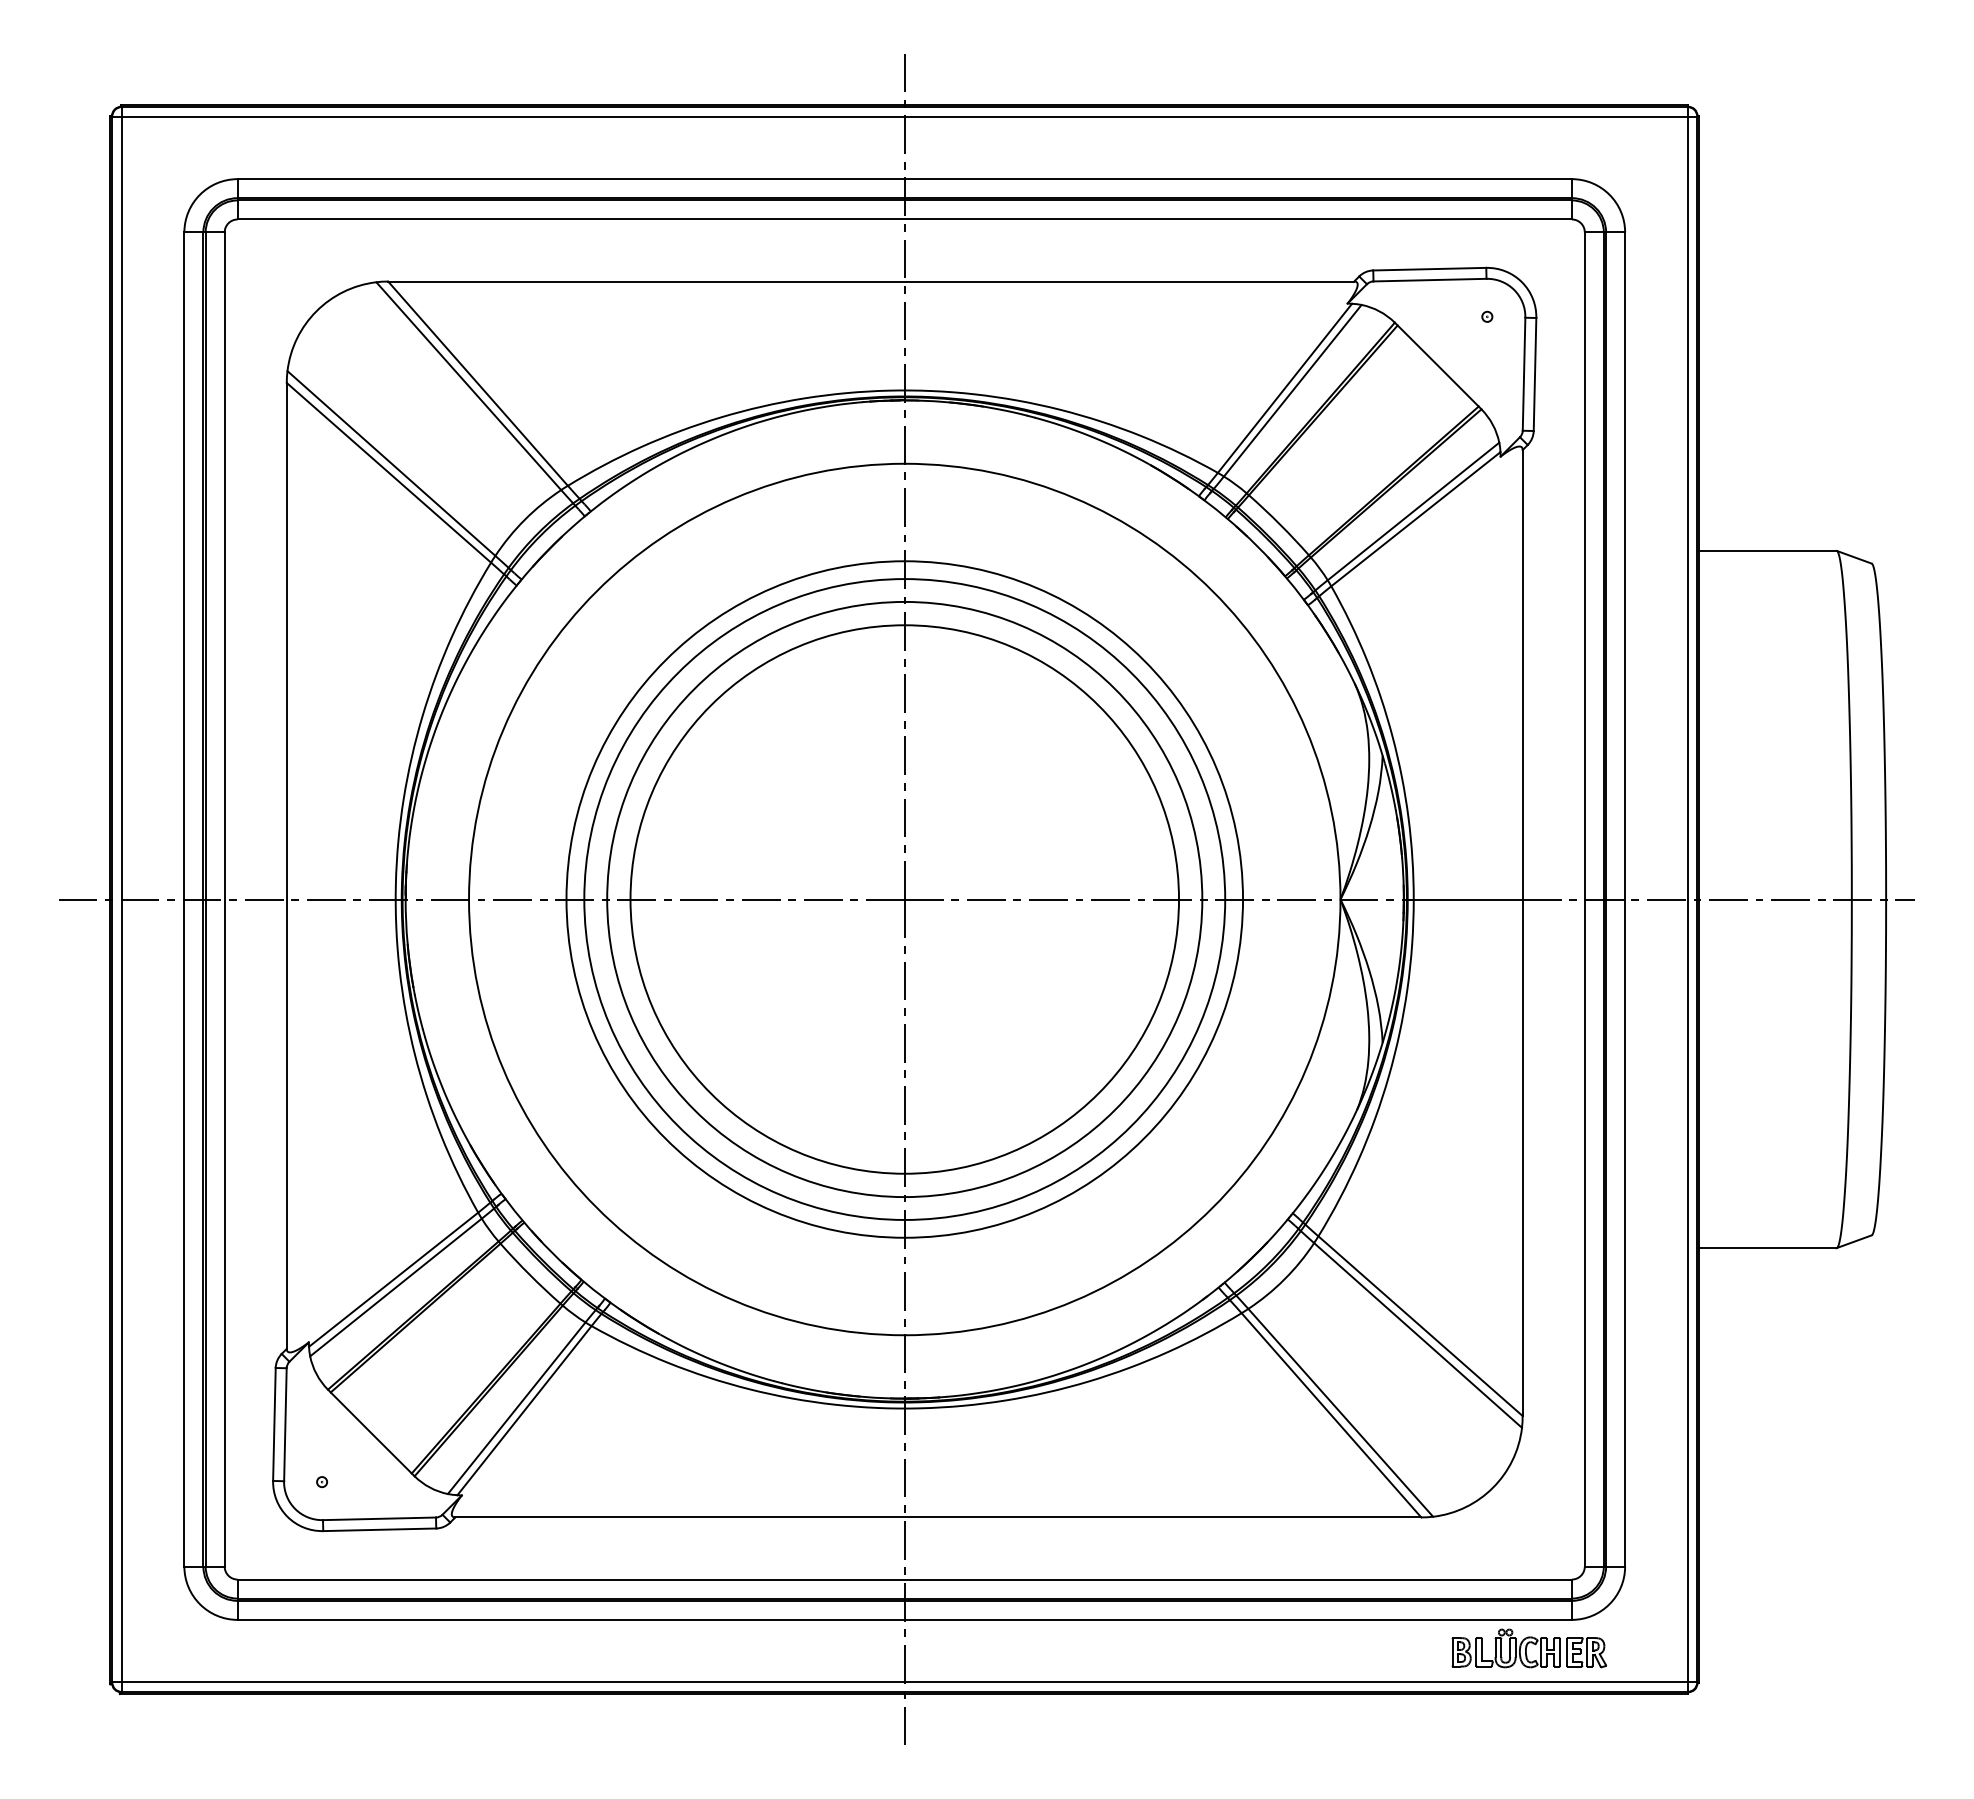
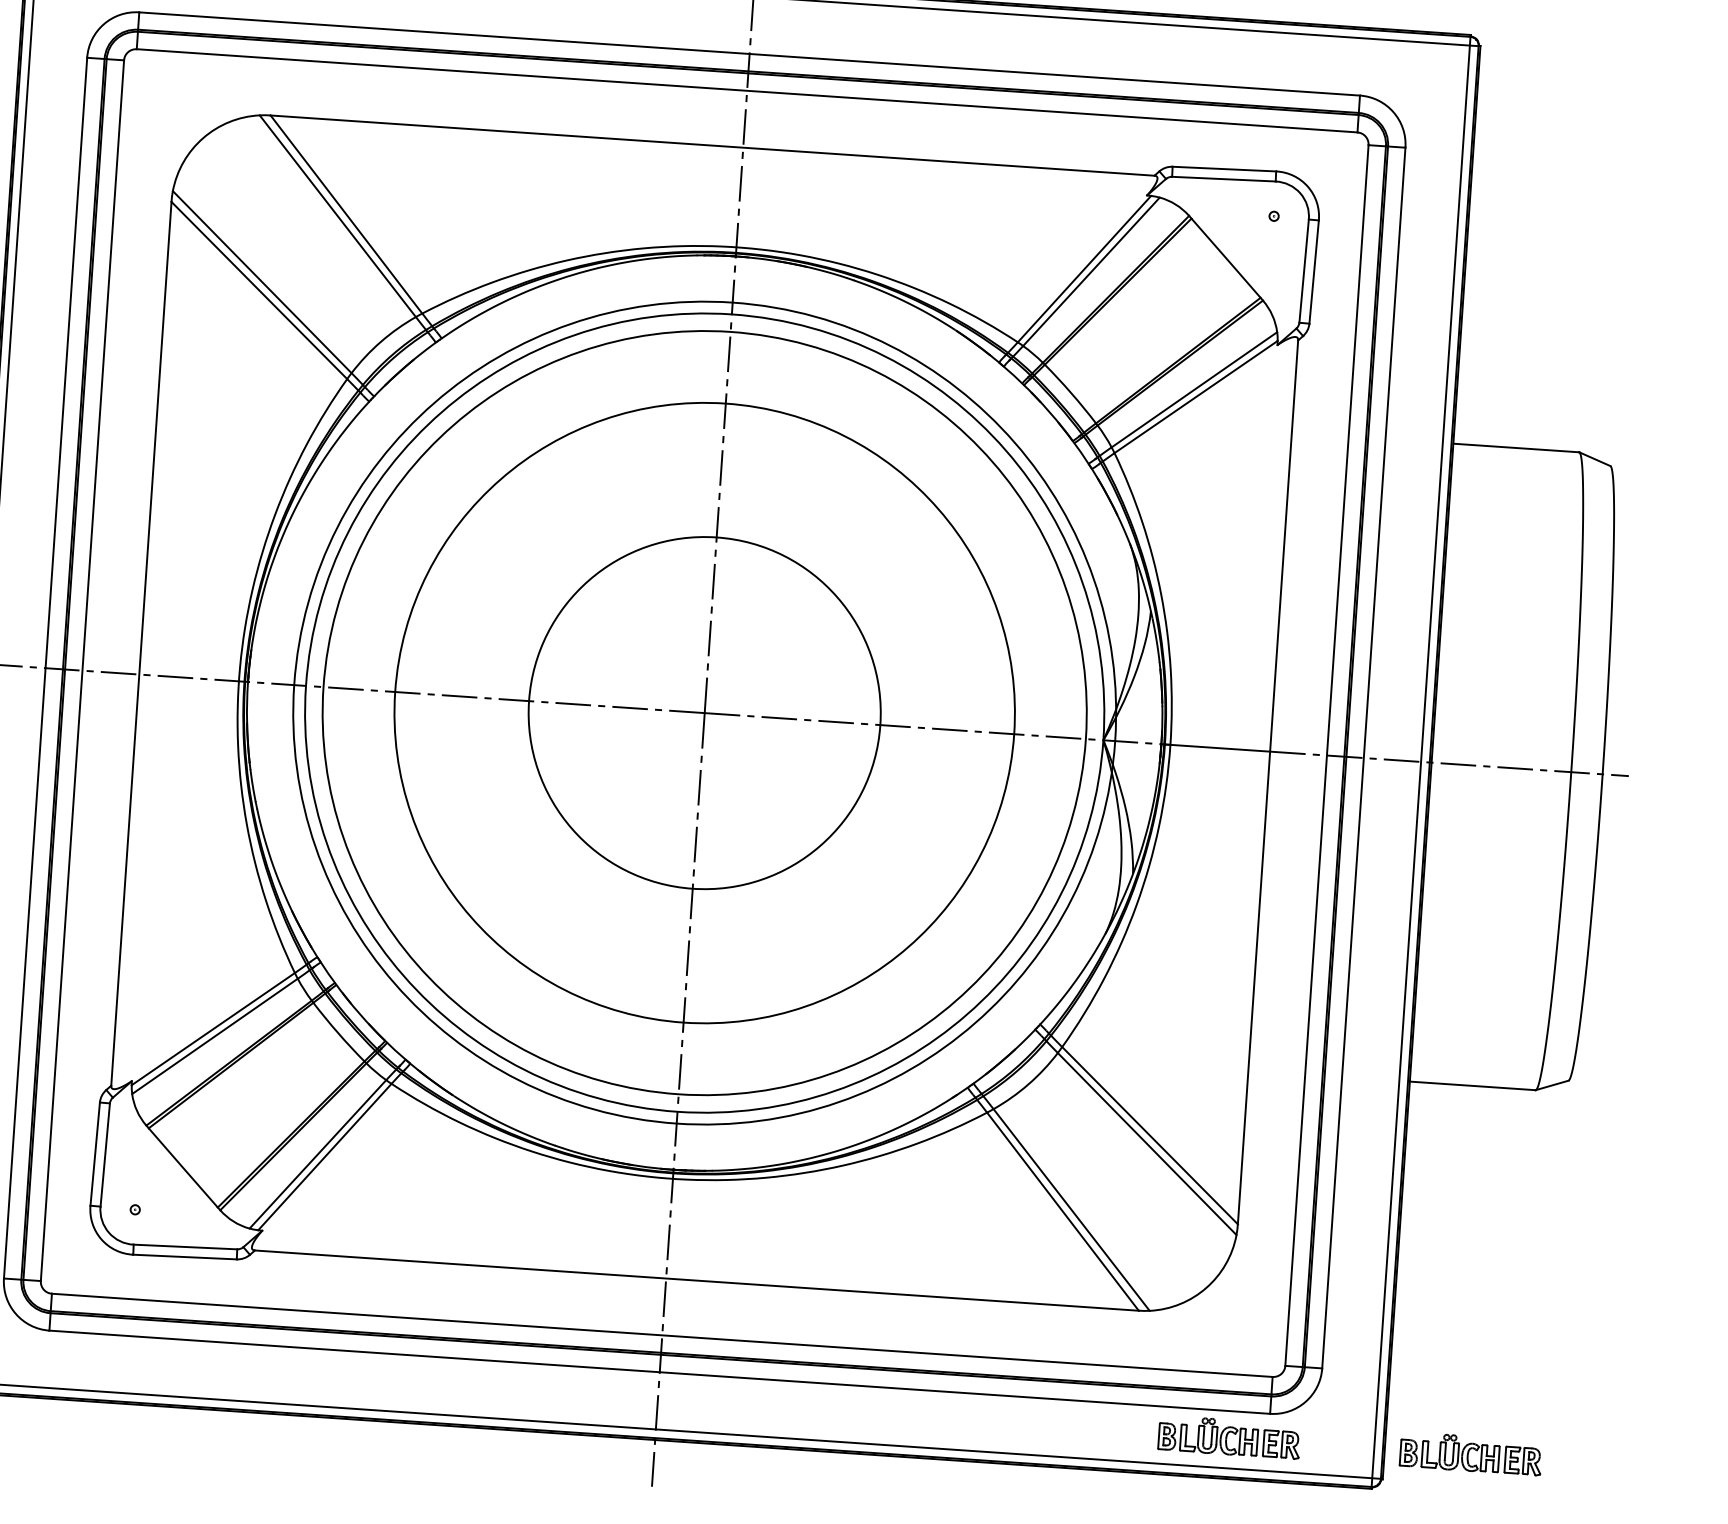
circle: (904, 899) -> (704, 713), size x0.7
circle: (904, 899) -> (704, 713), size x1.4
circle: (904, 899) -> (704, 713), size x1.4
part: (1792, 1648) -> (1470, 1453), added

